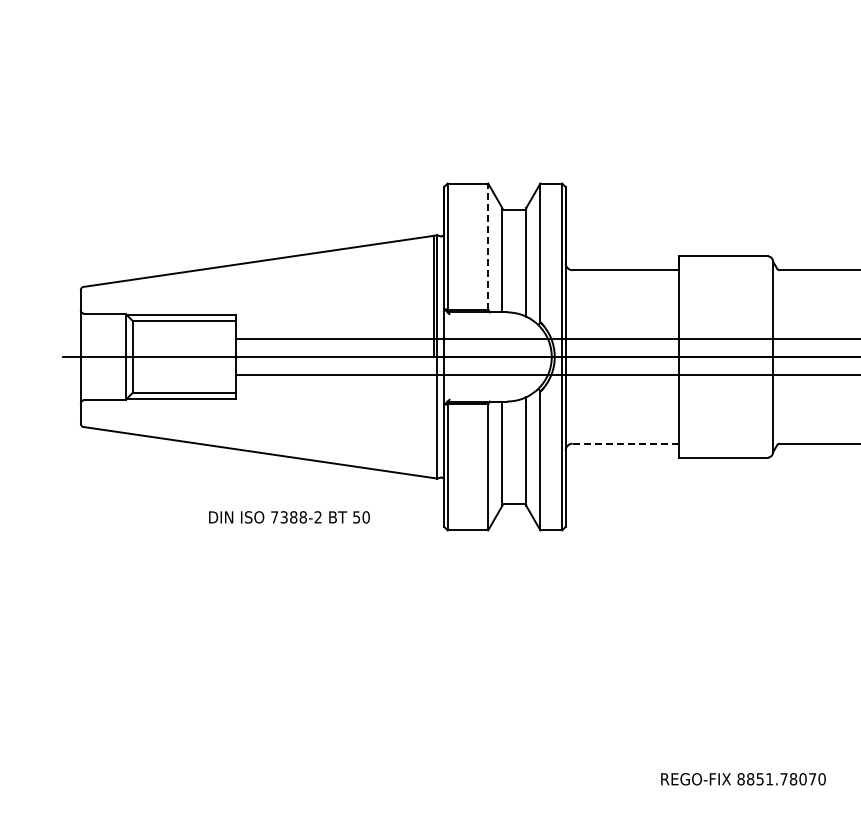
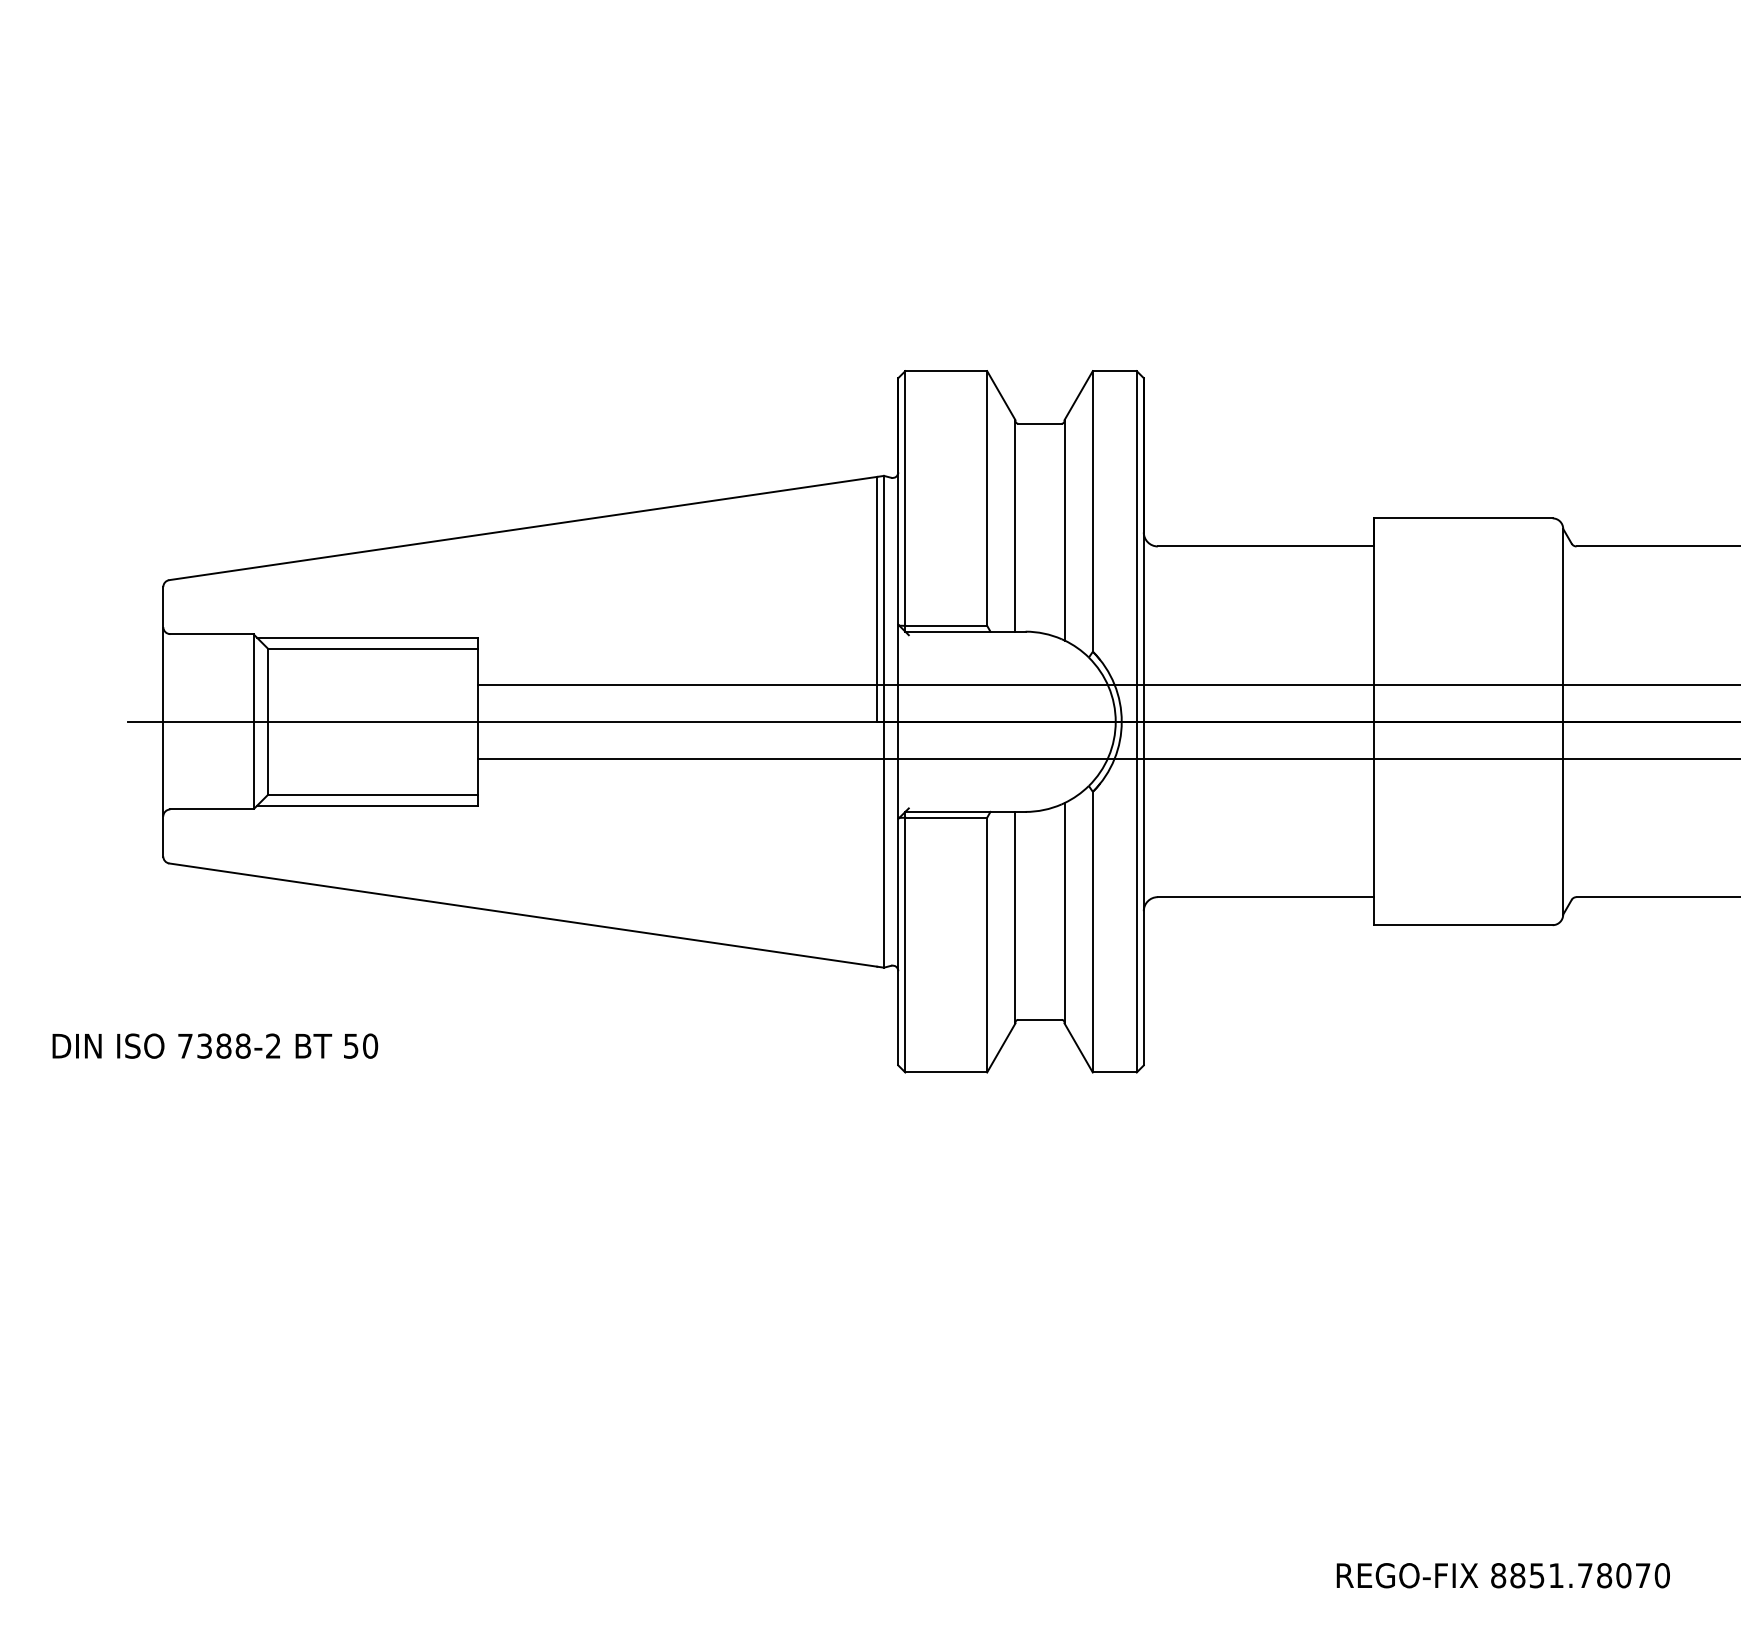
line: (488, 246) -> (987, 498), dashed -> solid
line: (626, 443) -> (1266, 896), dashed -> solid
text: (289, 517) -> (215, 1046), moved

